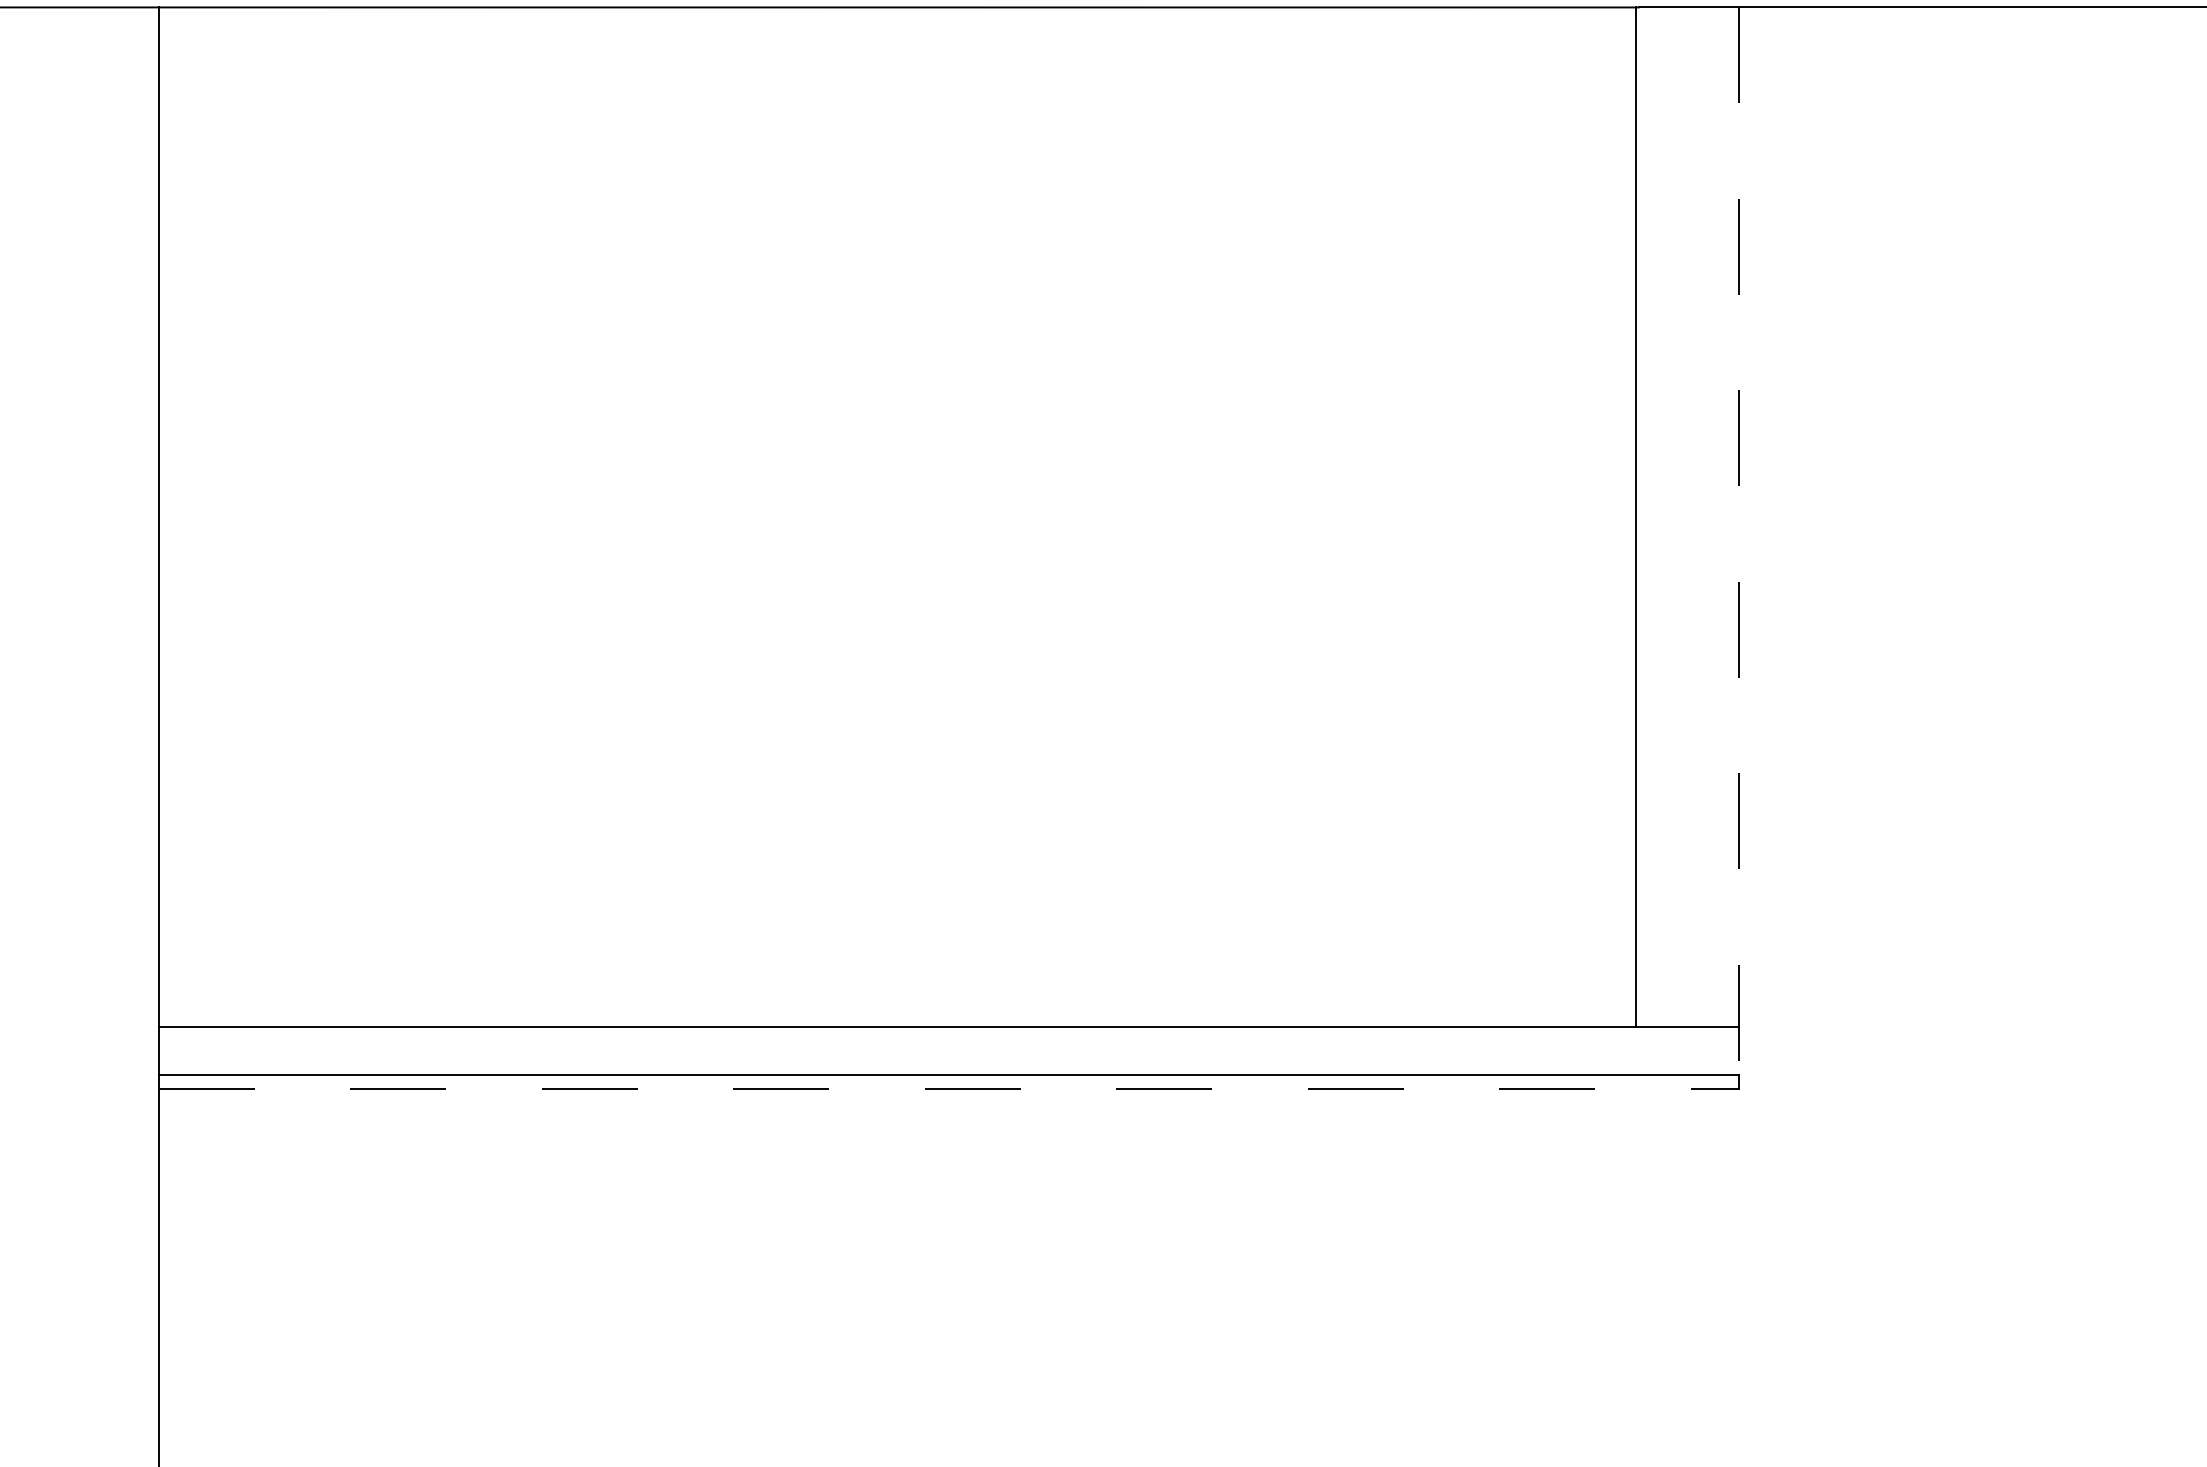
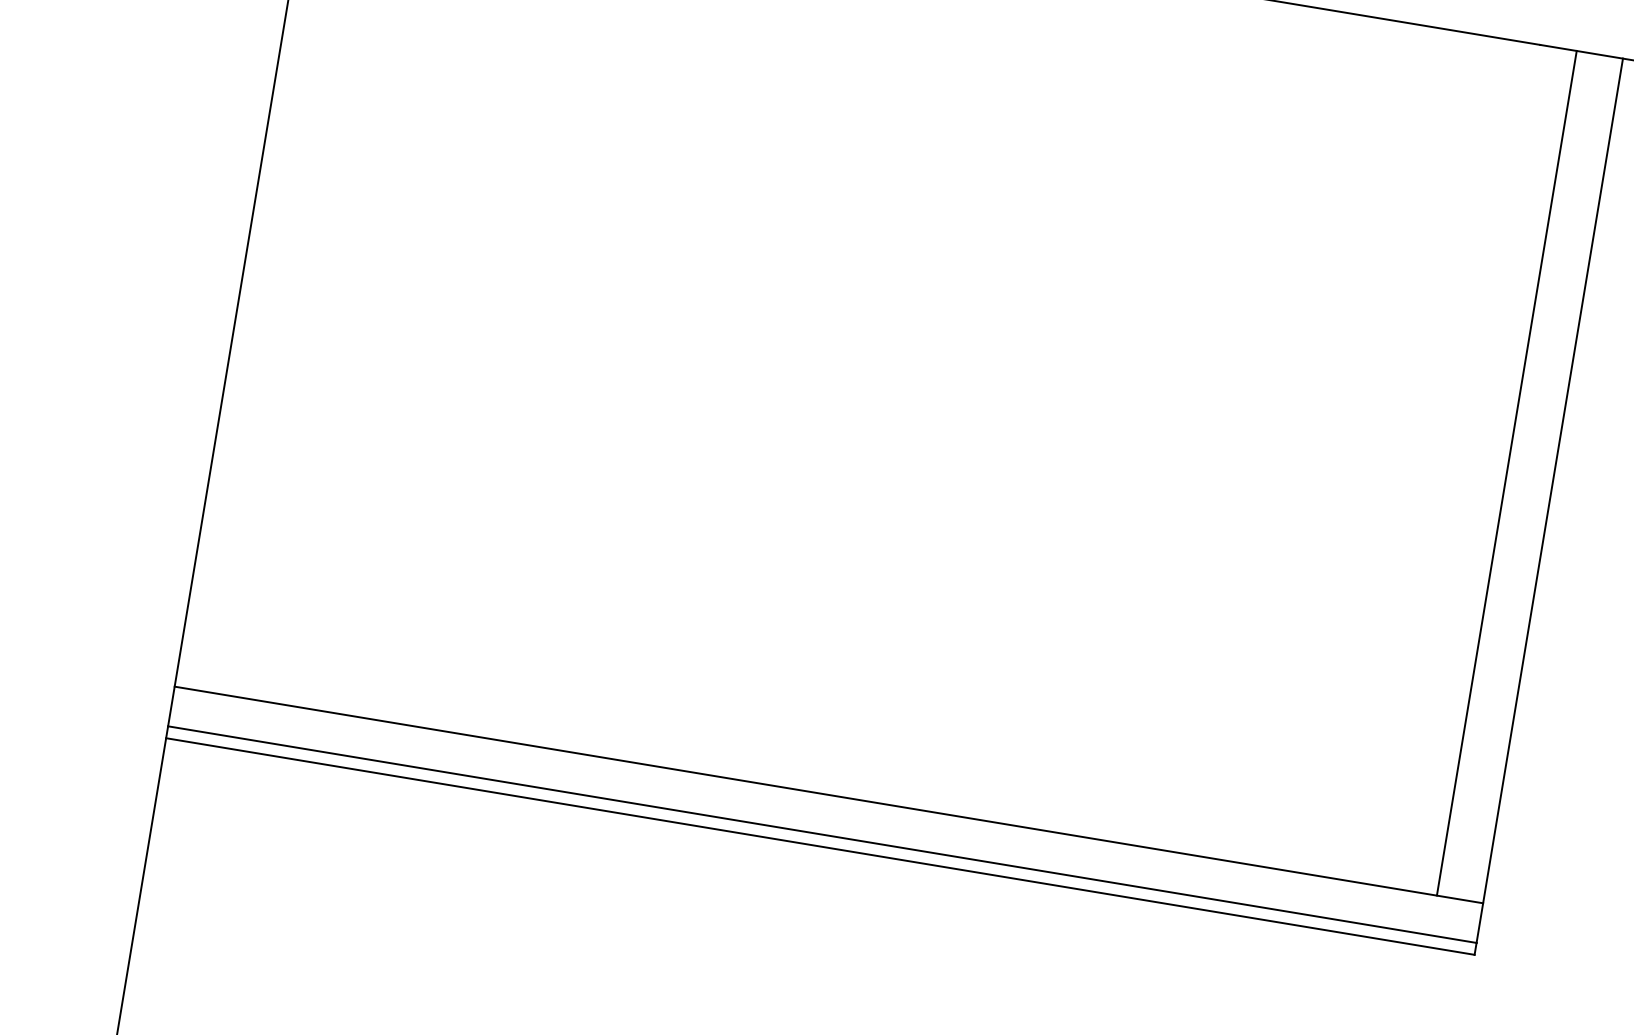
line: (1635, 517) -> (1506, 473), moved
line: (1738, 541) -> (1549, 500), dashed -> solid
line: (948, 1089) -> (820, 846), dashed -> solid

